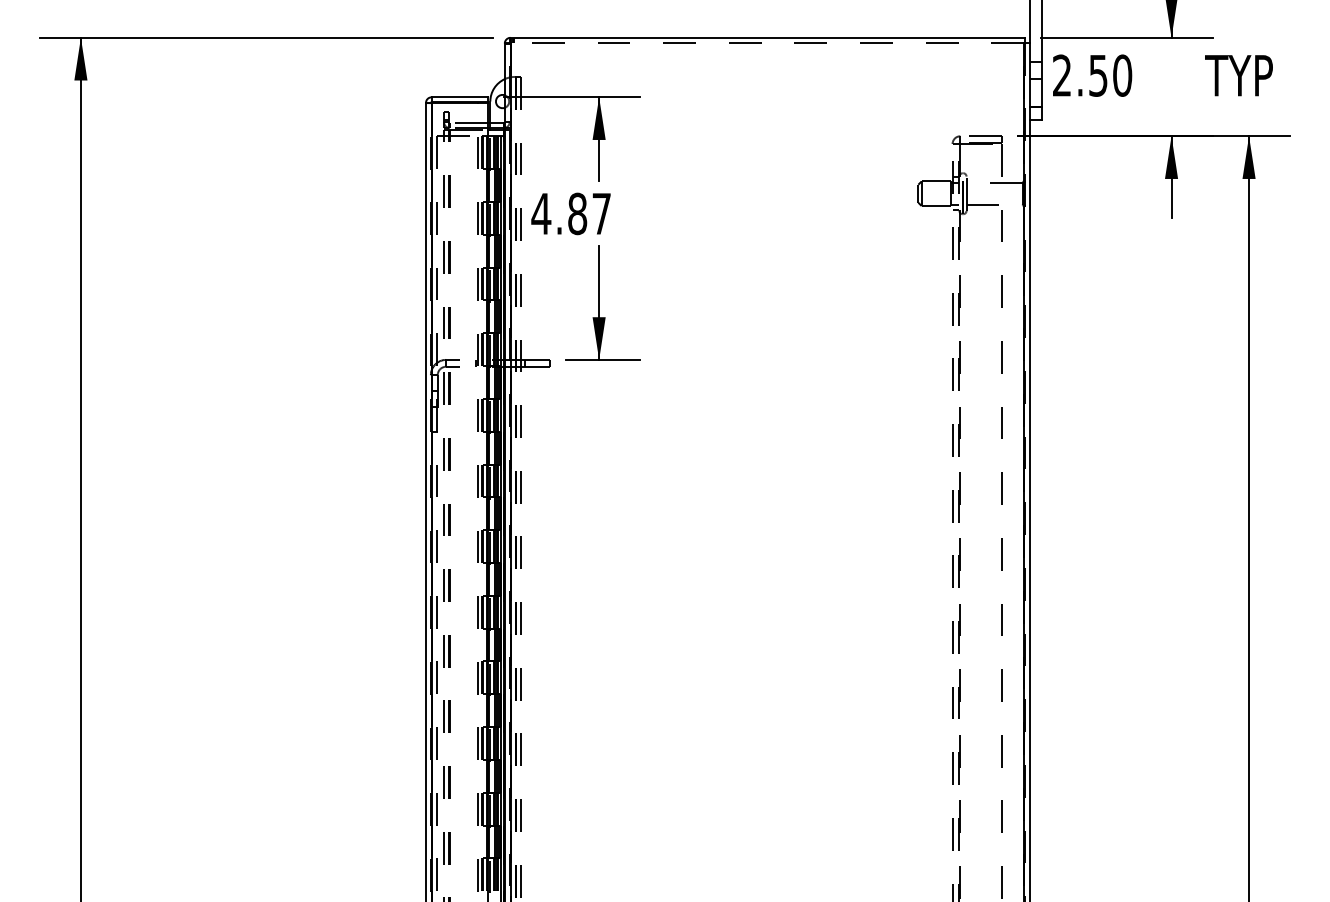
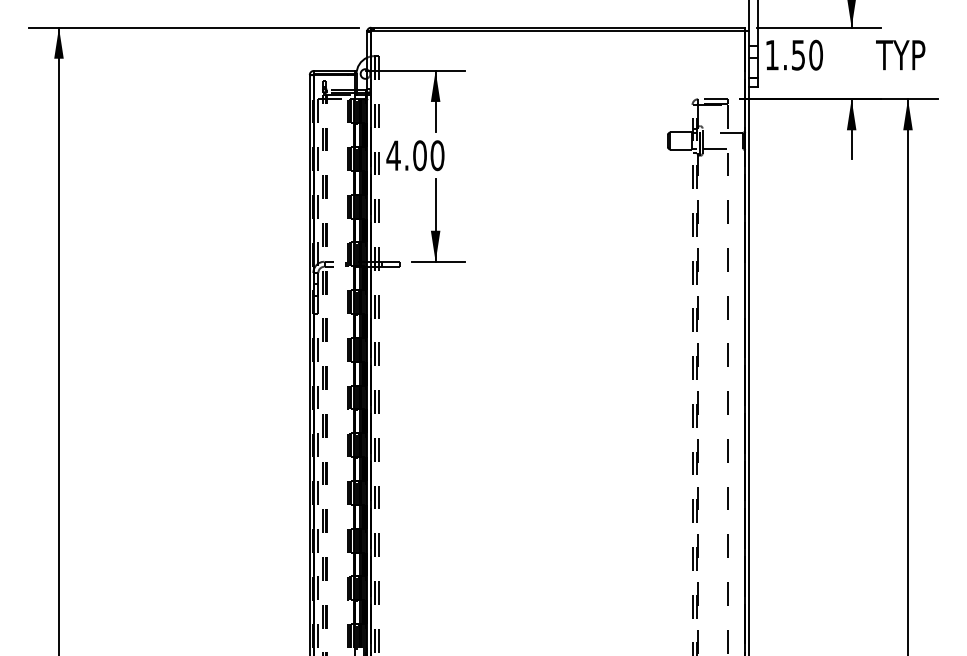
line: (767, 42) -> (557, 31), dashed -> solid
text: (1061, 75) -> (771, 55), 2.50 -> 1.50
text: (589, 213) -> (428, 155), 4.87 -> 4.00

